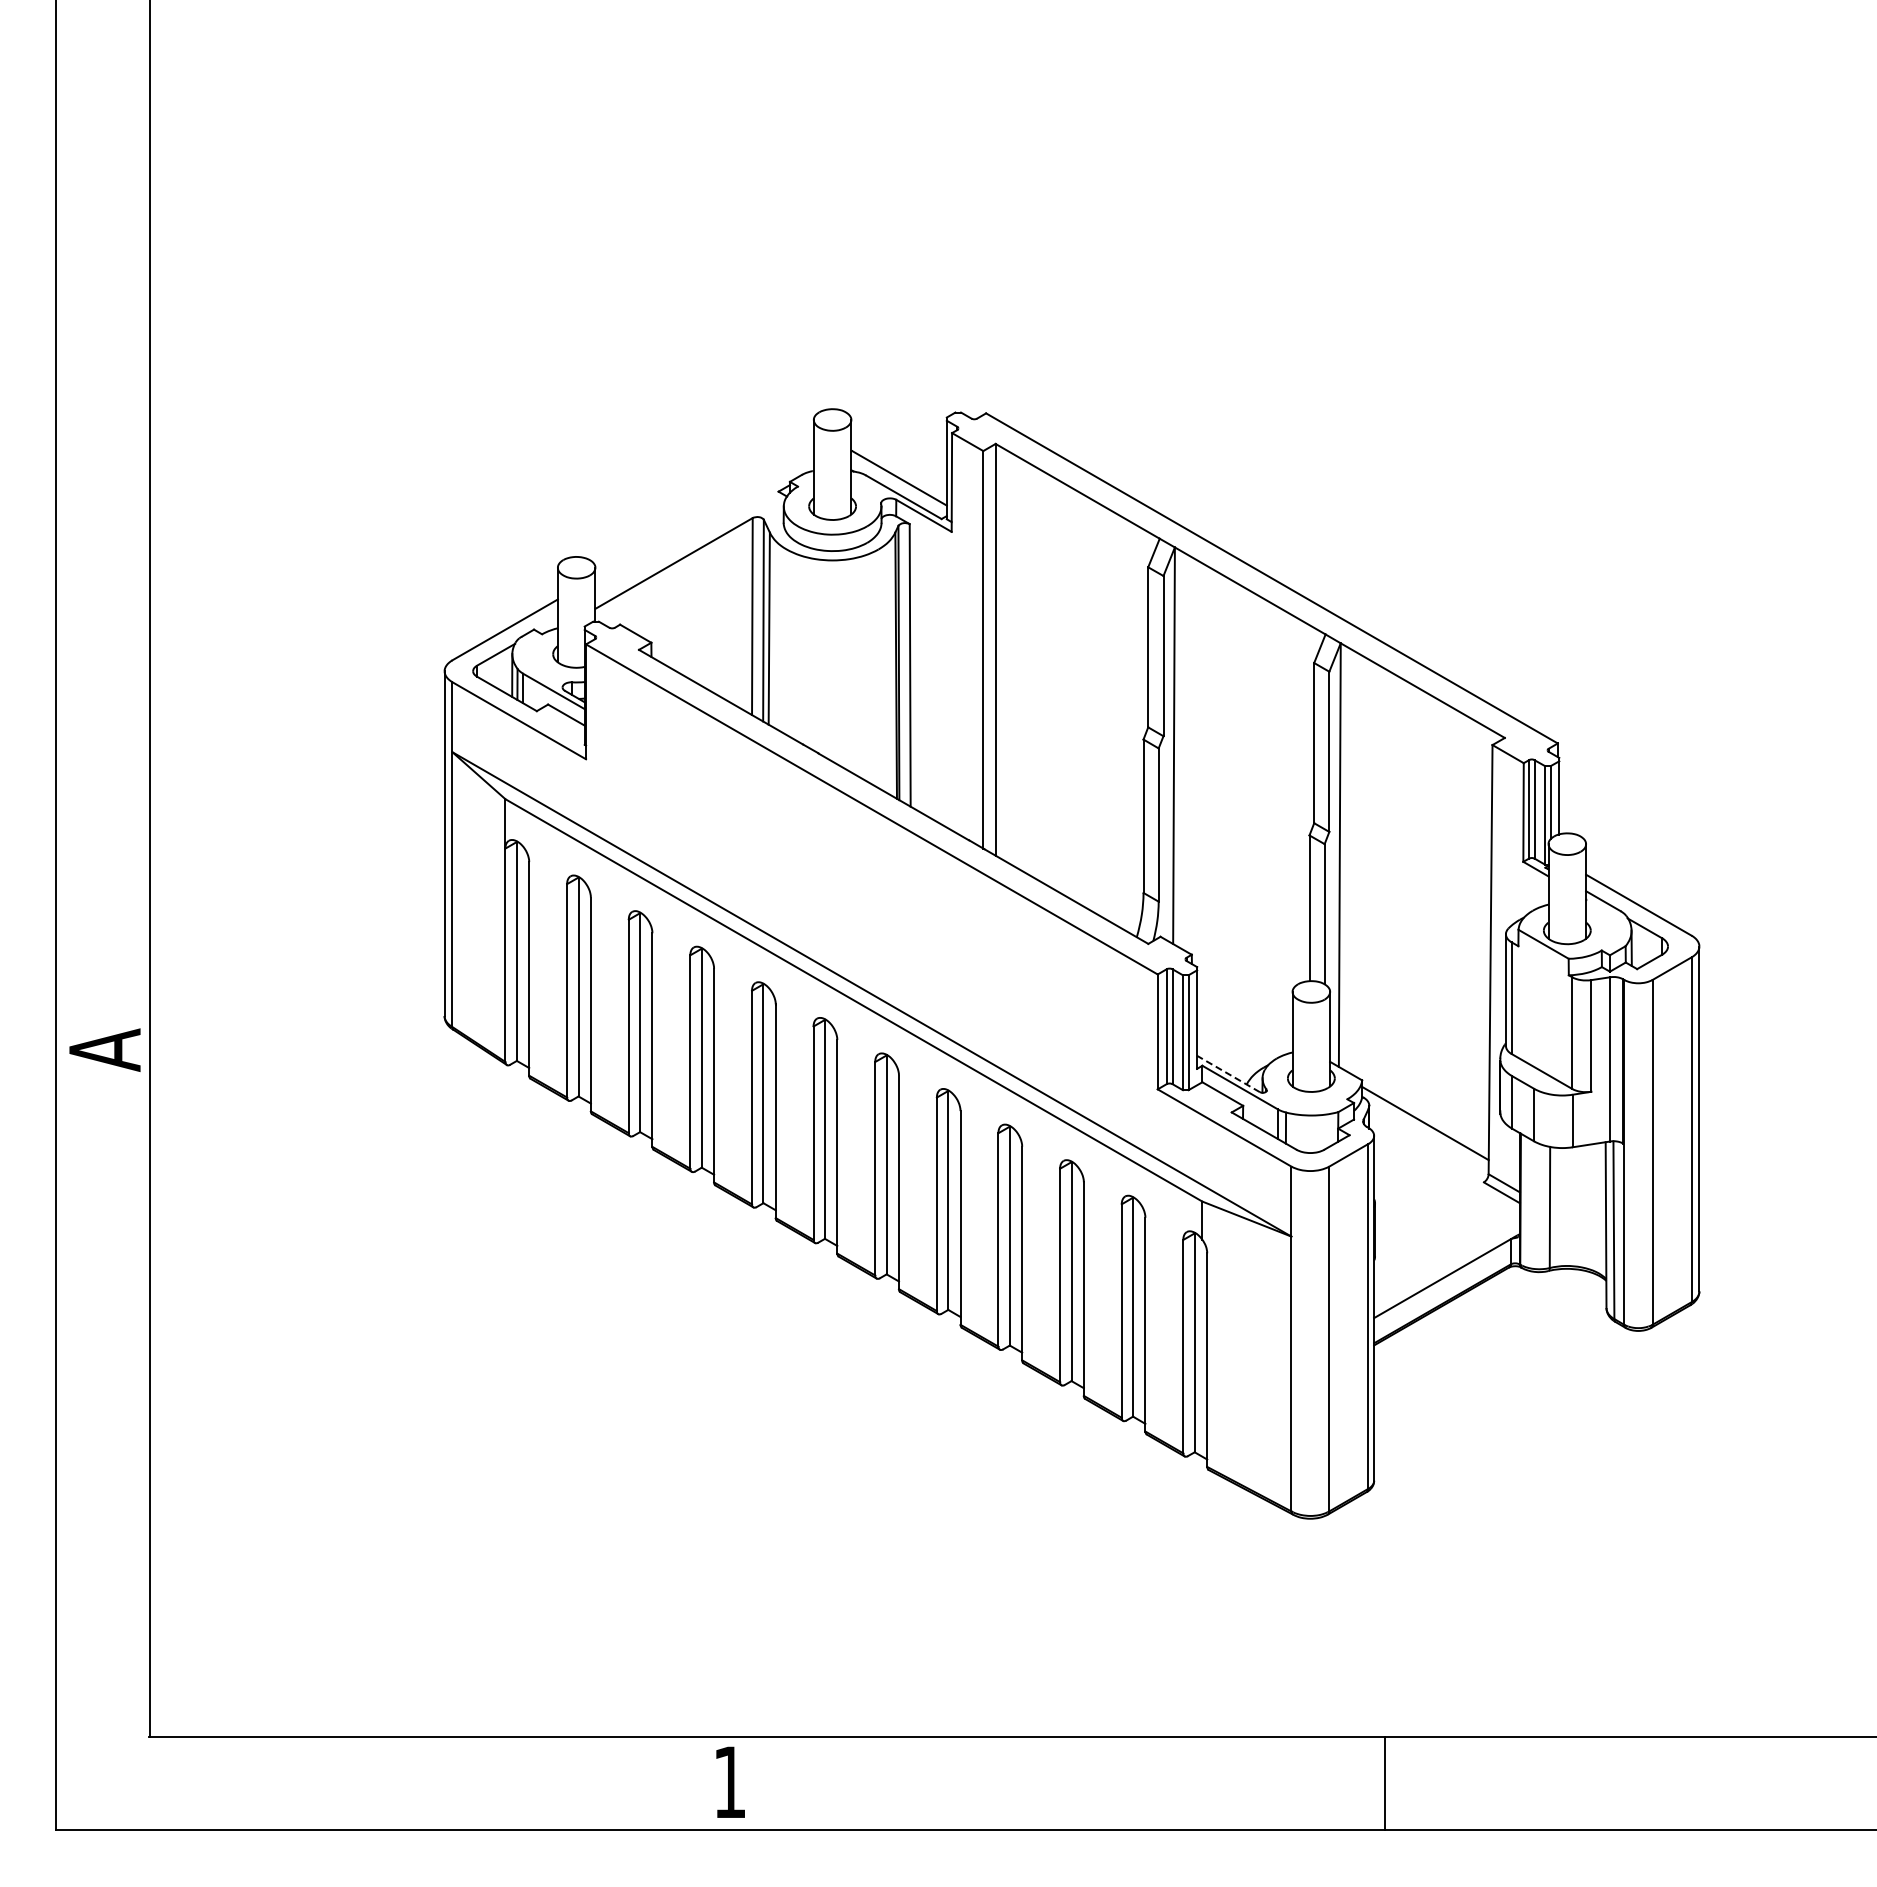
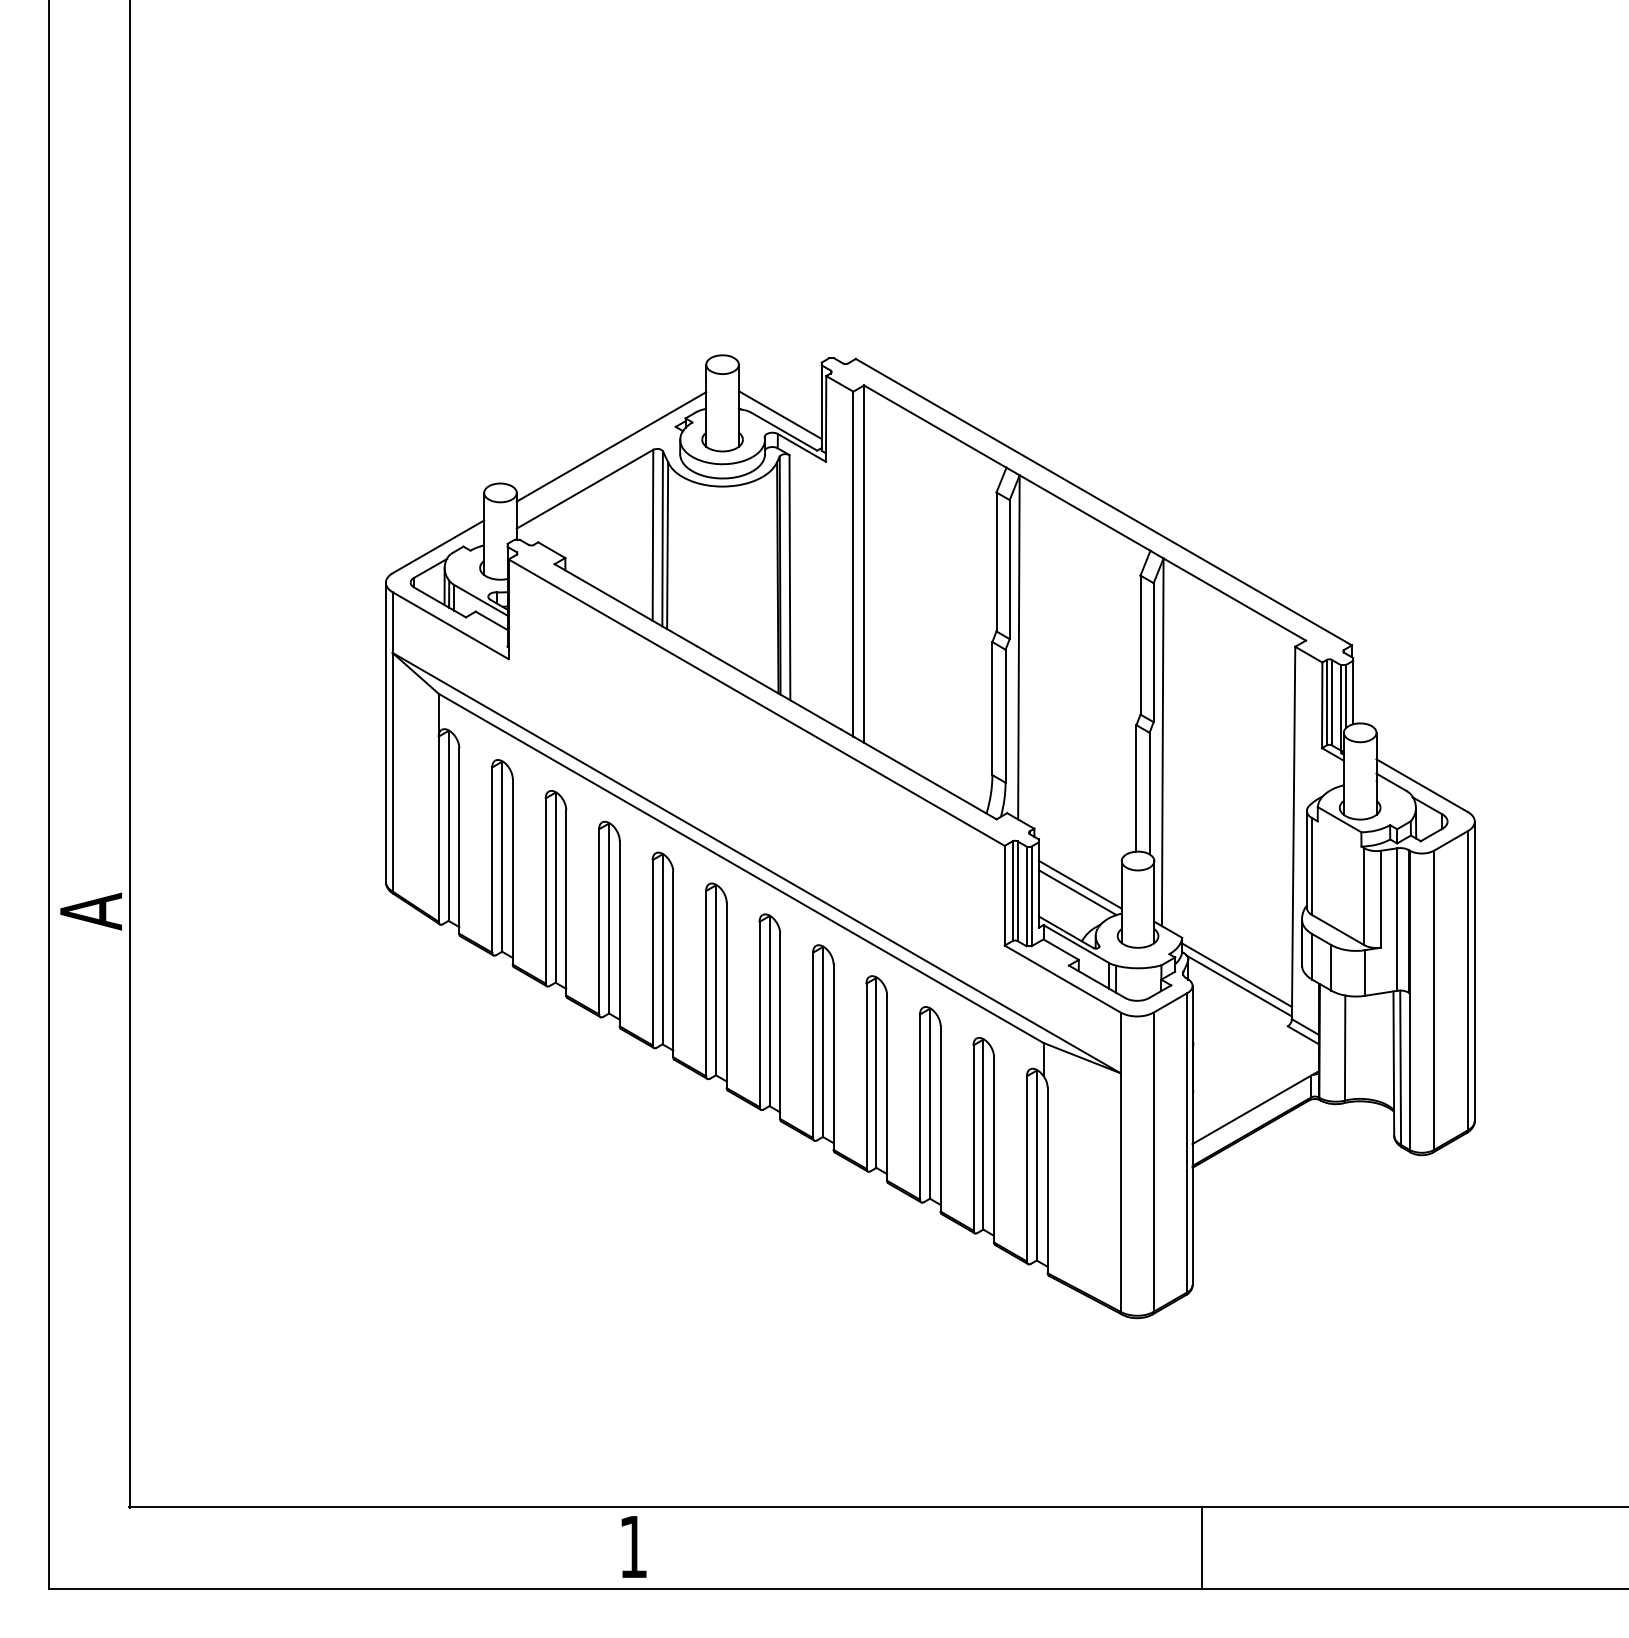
line: (704, 514) -> (611, 446), added
line: (1244, 1018) -> (1080, 884), added
line: (1241, 1028) -> (1077, 892), added
line: (1228, 1073) -> (1066, 931), dashed -> solid
line: (1427, 1135) -> (1238, 985), added

